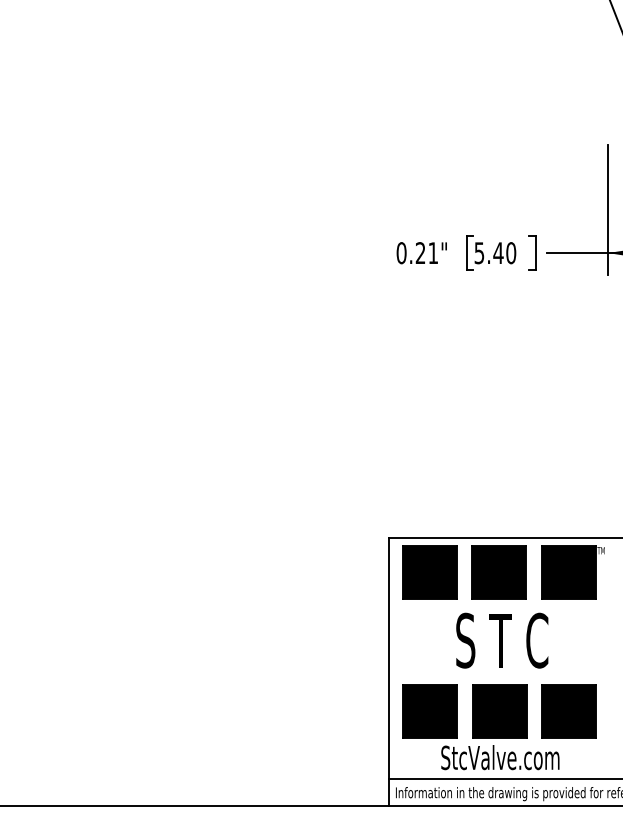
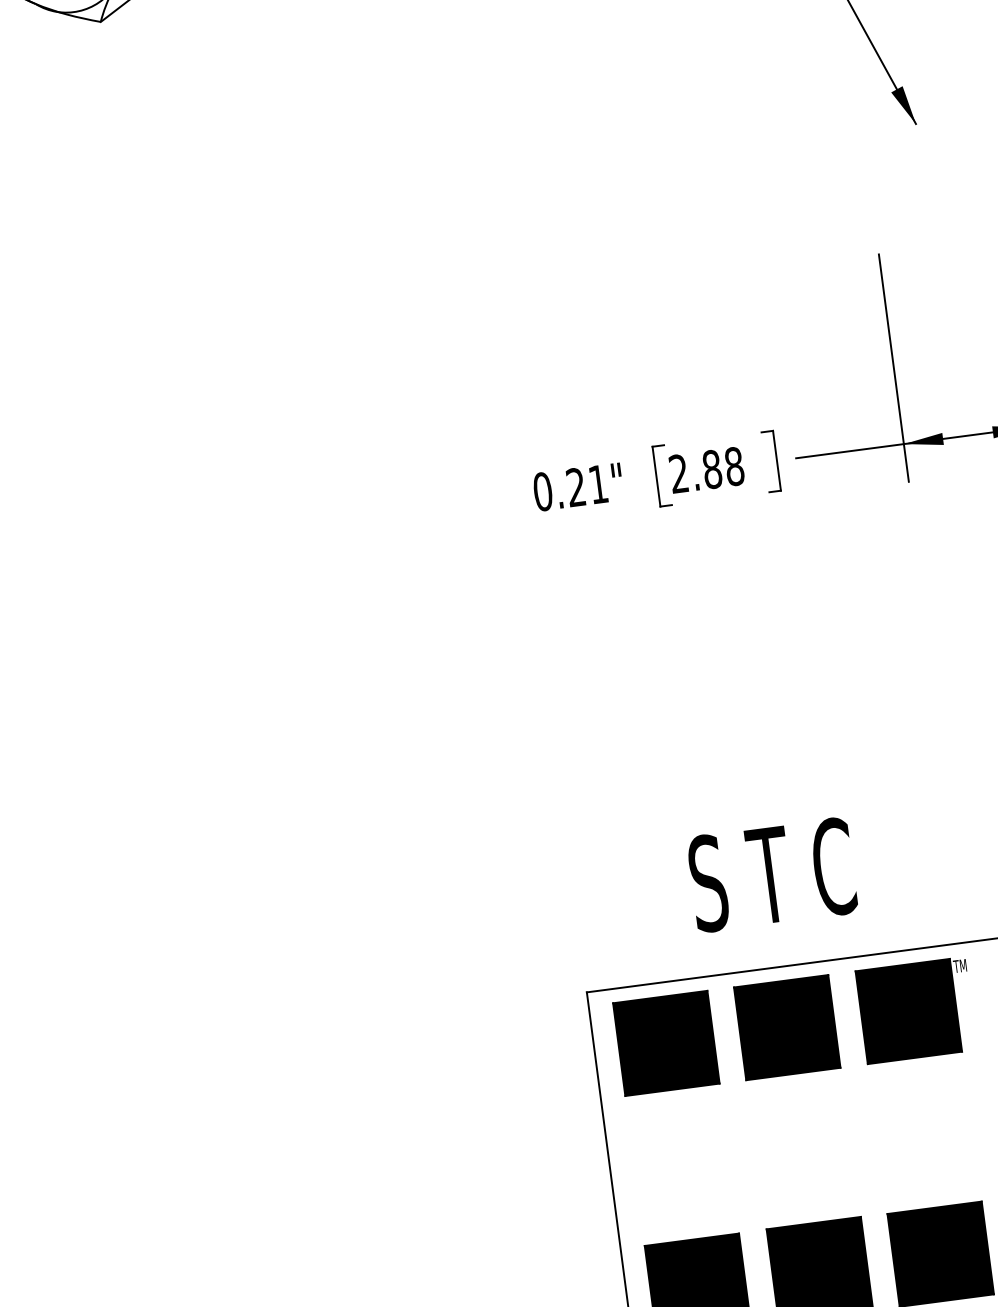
text: (495, 253) -> (707, 470), 5.40 -> 2.88
text: (502, 640) -> (772, 874), moved

